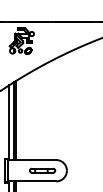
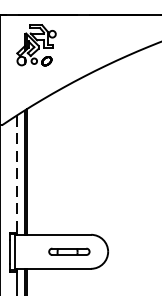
line: (9, 123) -> (16, 176), solid -> dashed

